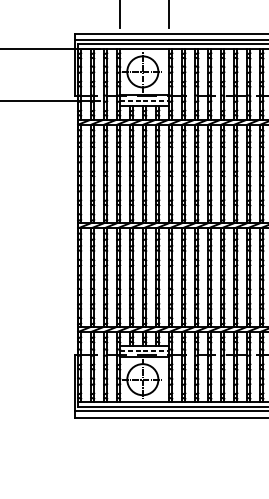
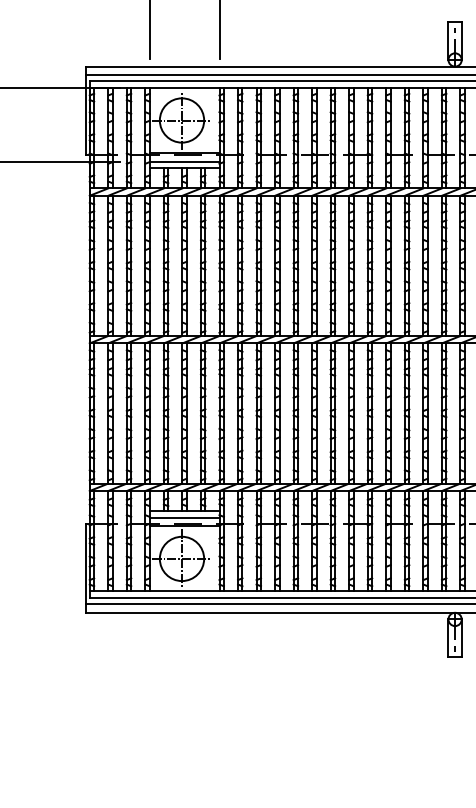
line: (144, 100) -> (184, 161), dashed -> solid
line: (144, 350) -> (184, 517), dashed -> solid

